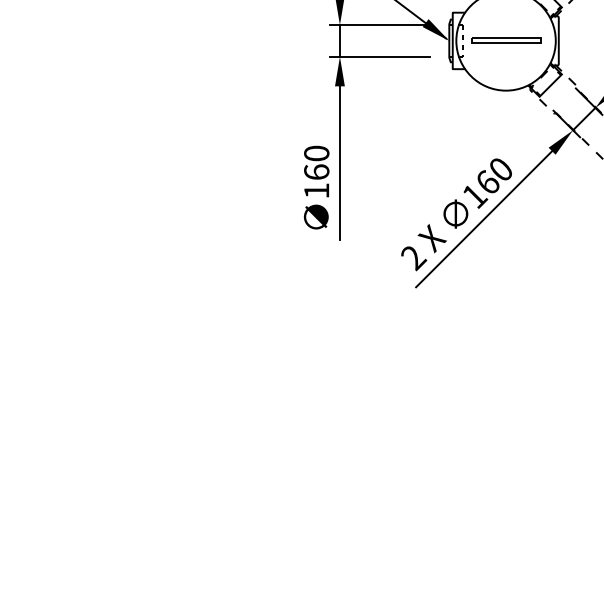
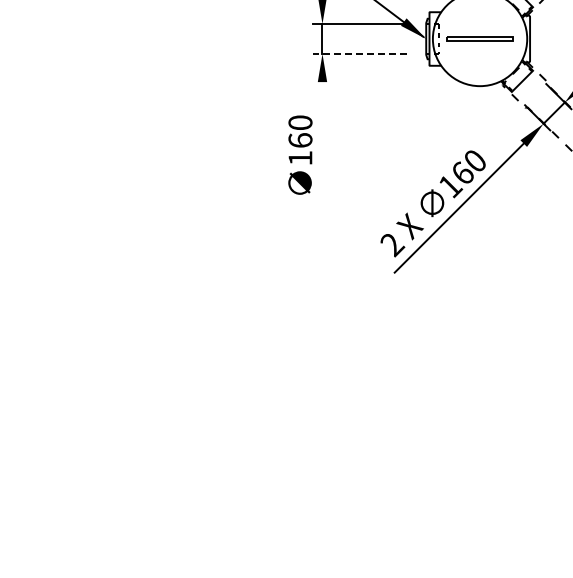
line: (378, 57) -> (359, 54), solid -> dashed
line: (339, 162) -> (322, 154), removed
text: (316, 186) -> (300, 154), moved

